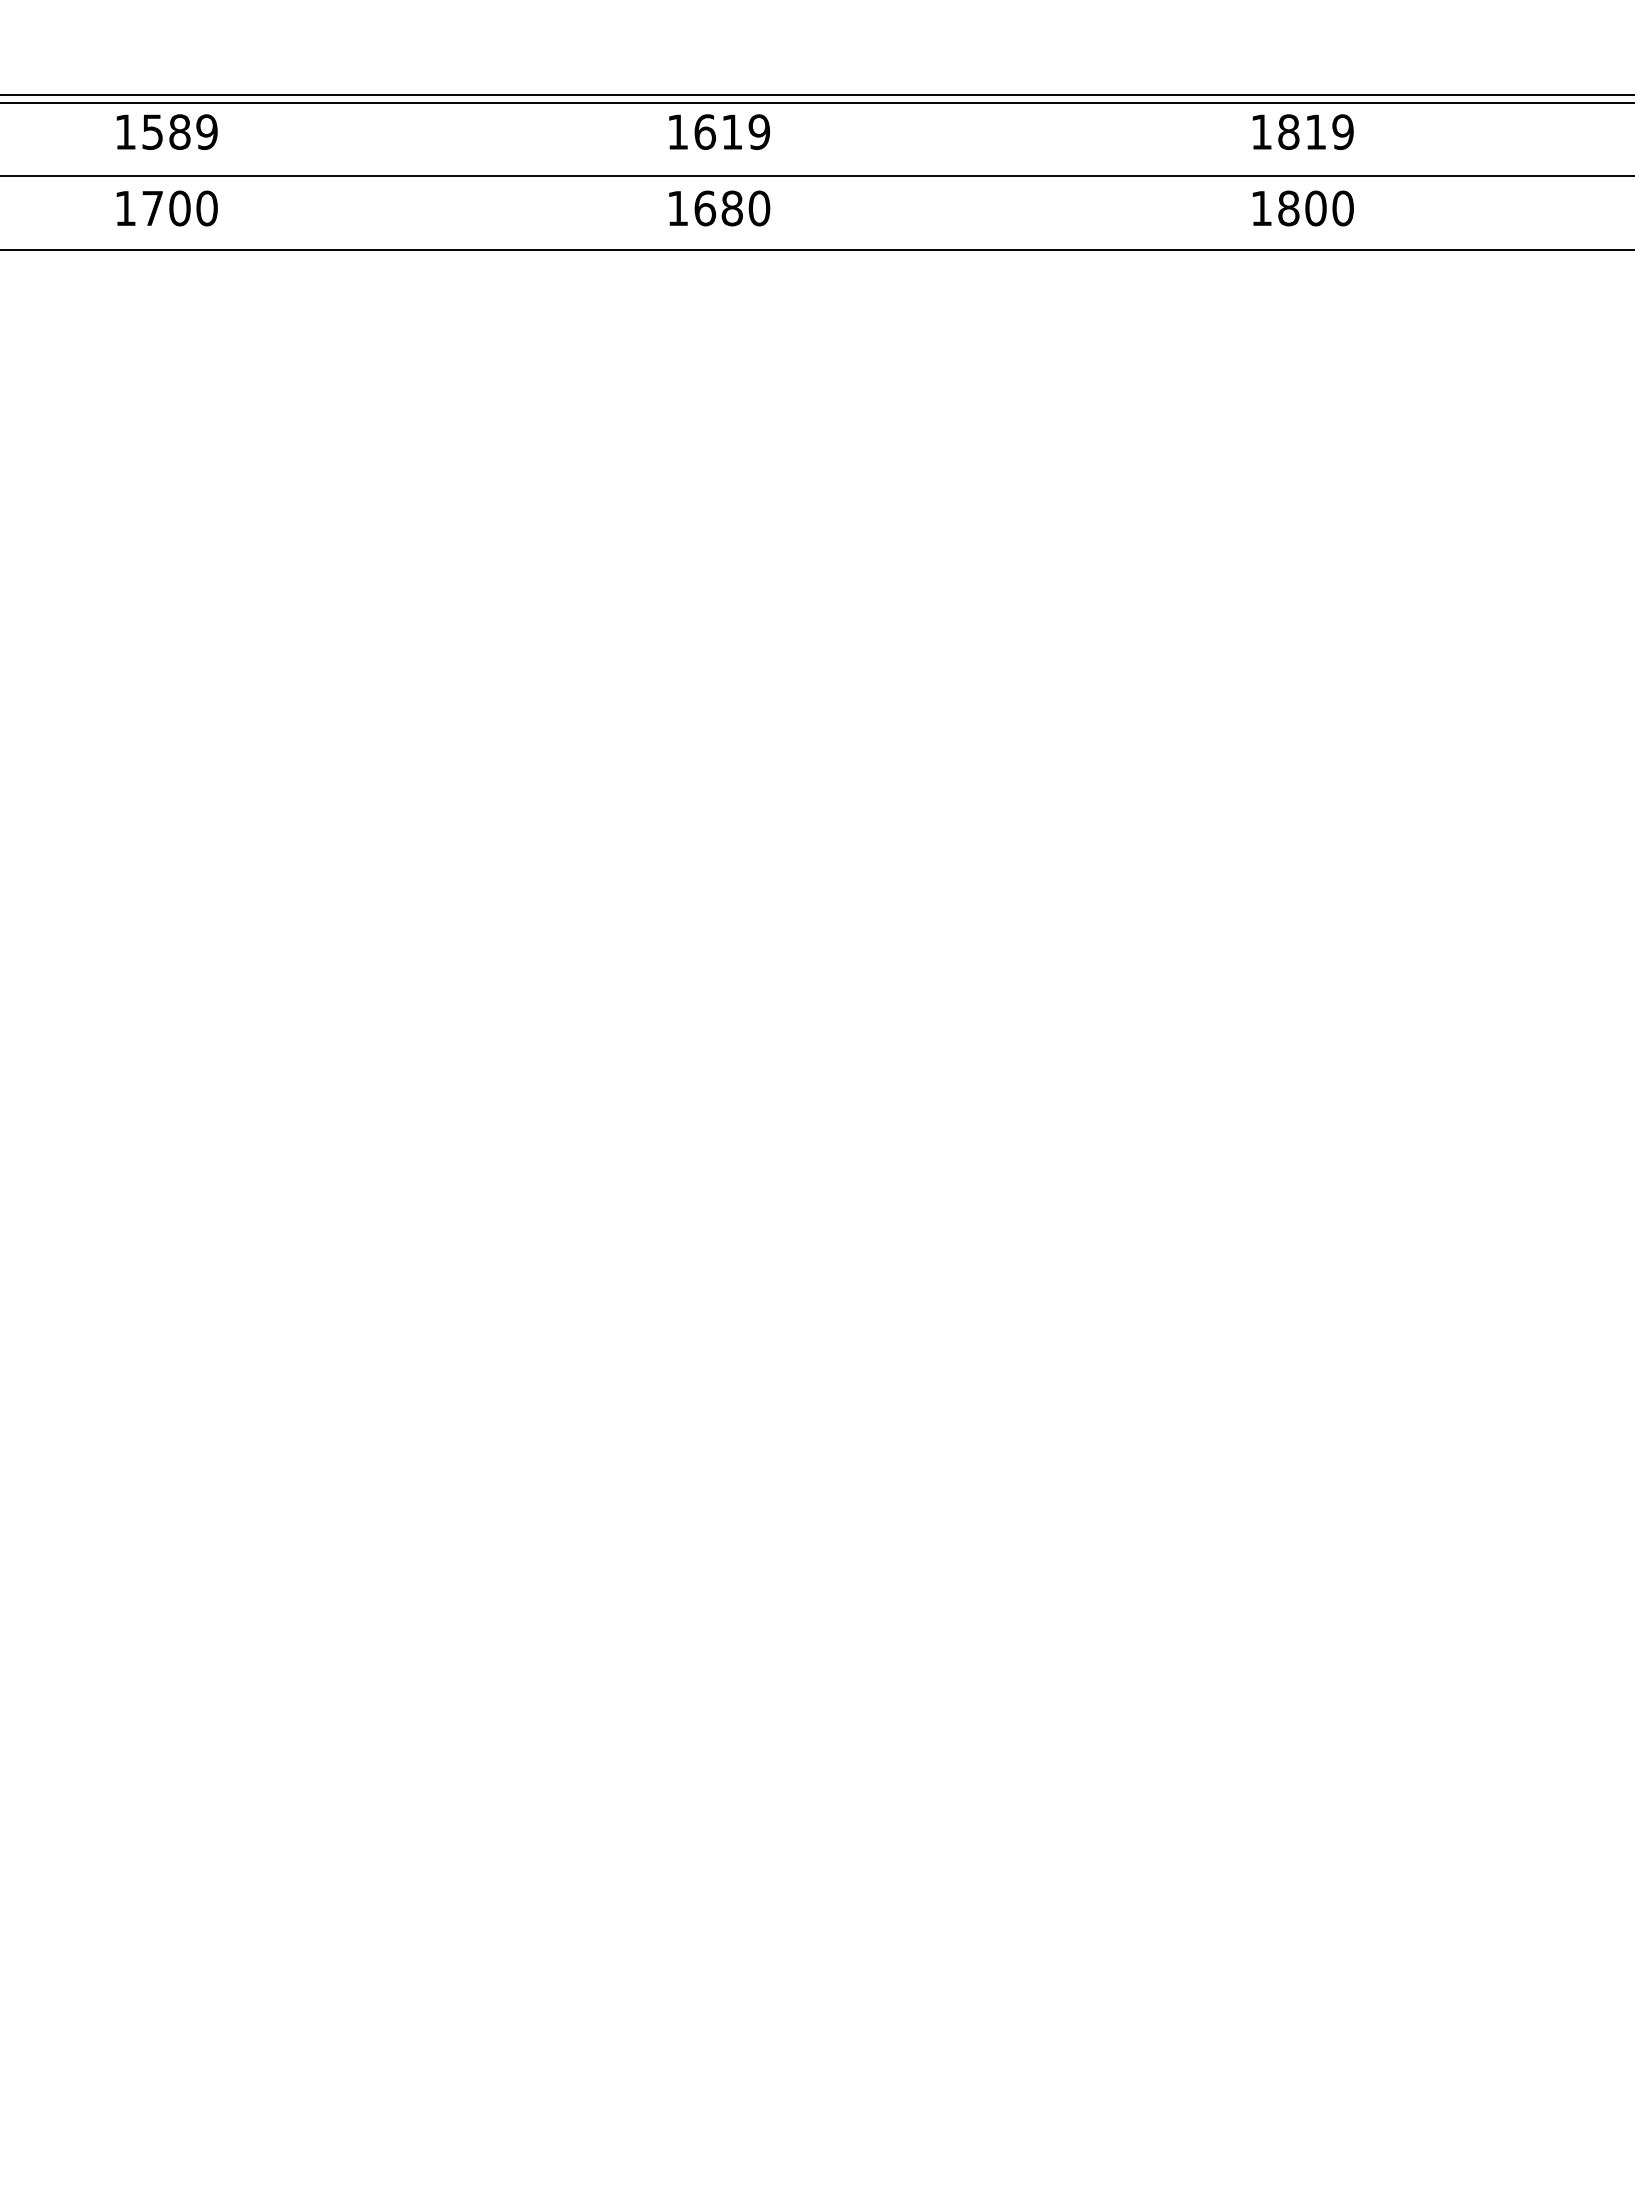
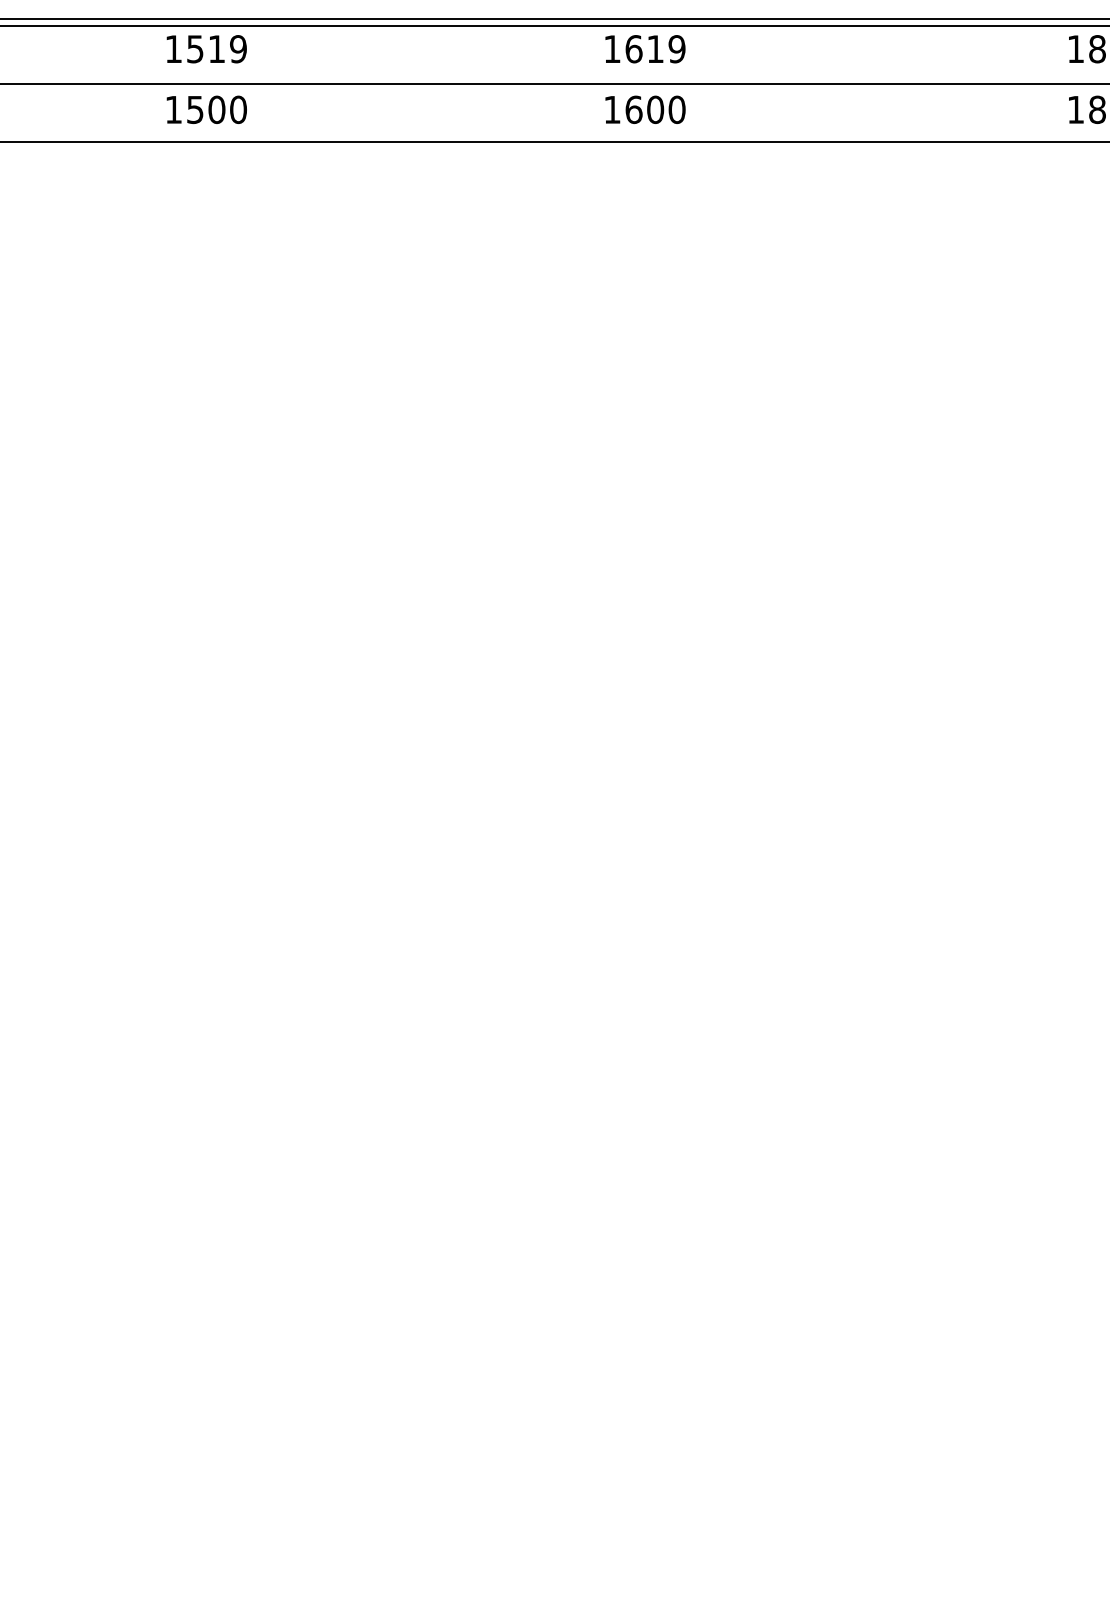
text: (179, 131) -> (216, 48), 1589 -> 1519
text: (152, 208) -> (195, 109), 1700 -> 1500
text: (732, 208) -> (655, 109), 1680 -> 1600

